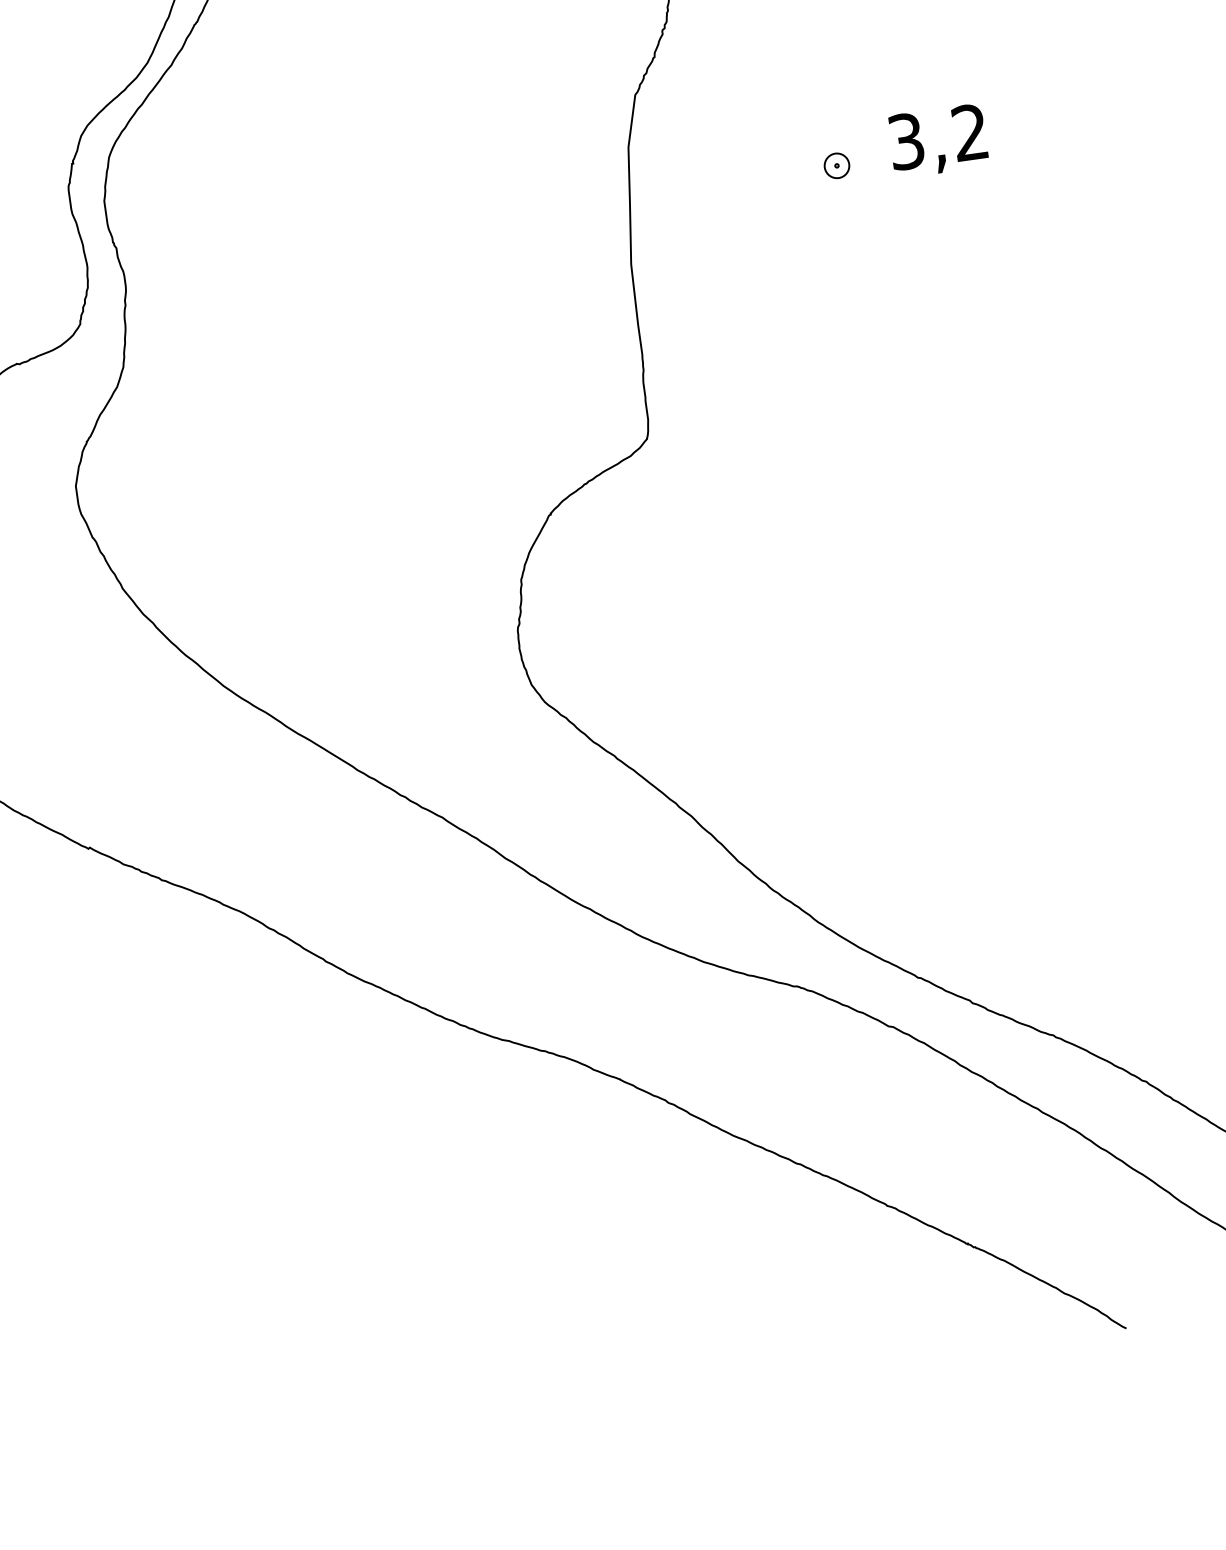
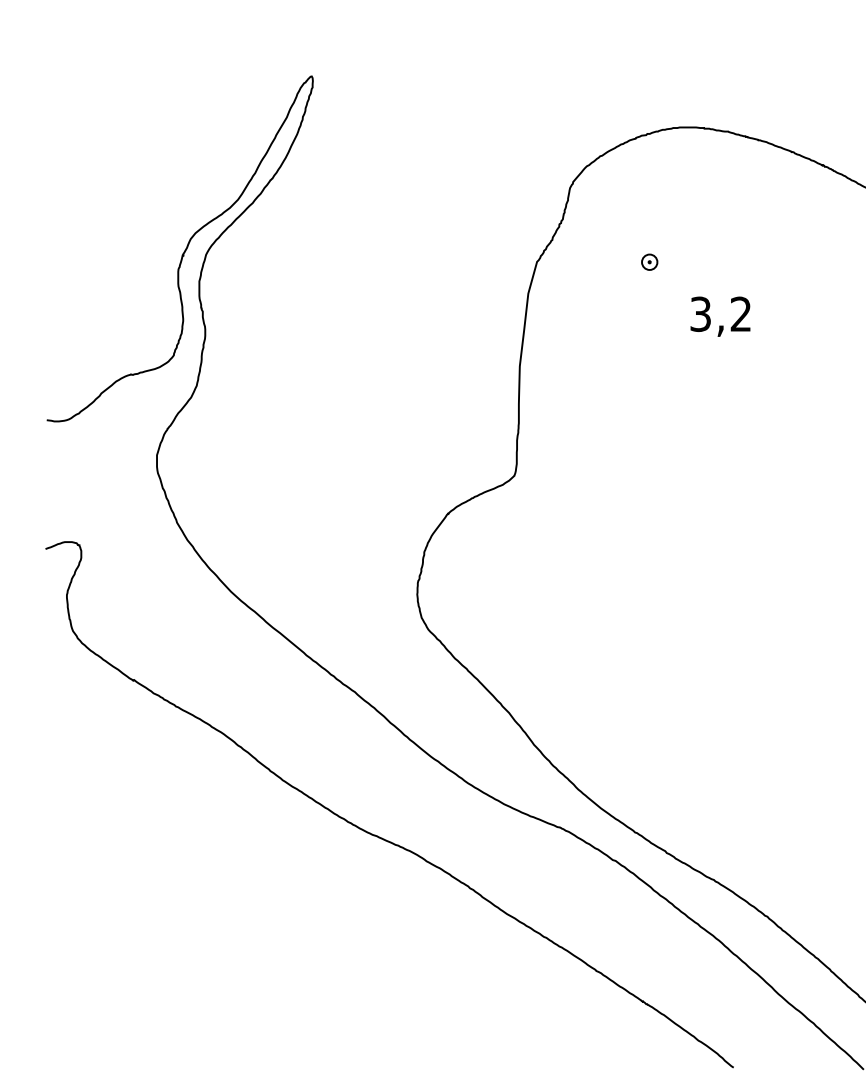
part: (836, 164) -> (649, 261), moved

